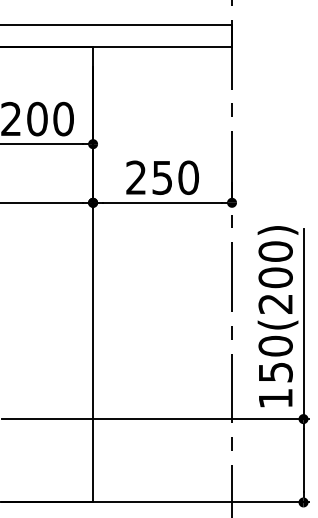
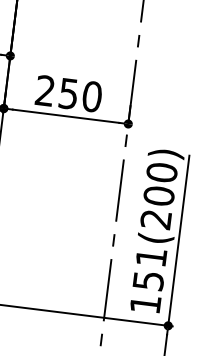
text: (275, 345) -> (151, 256), 150(200) -> 151(200)

